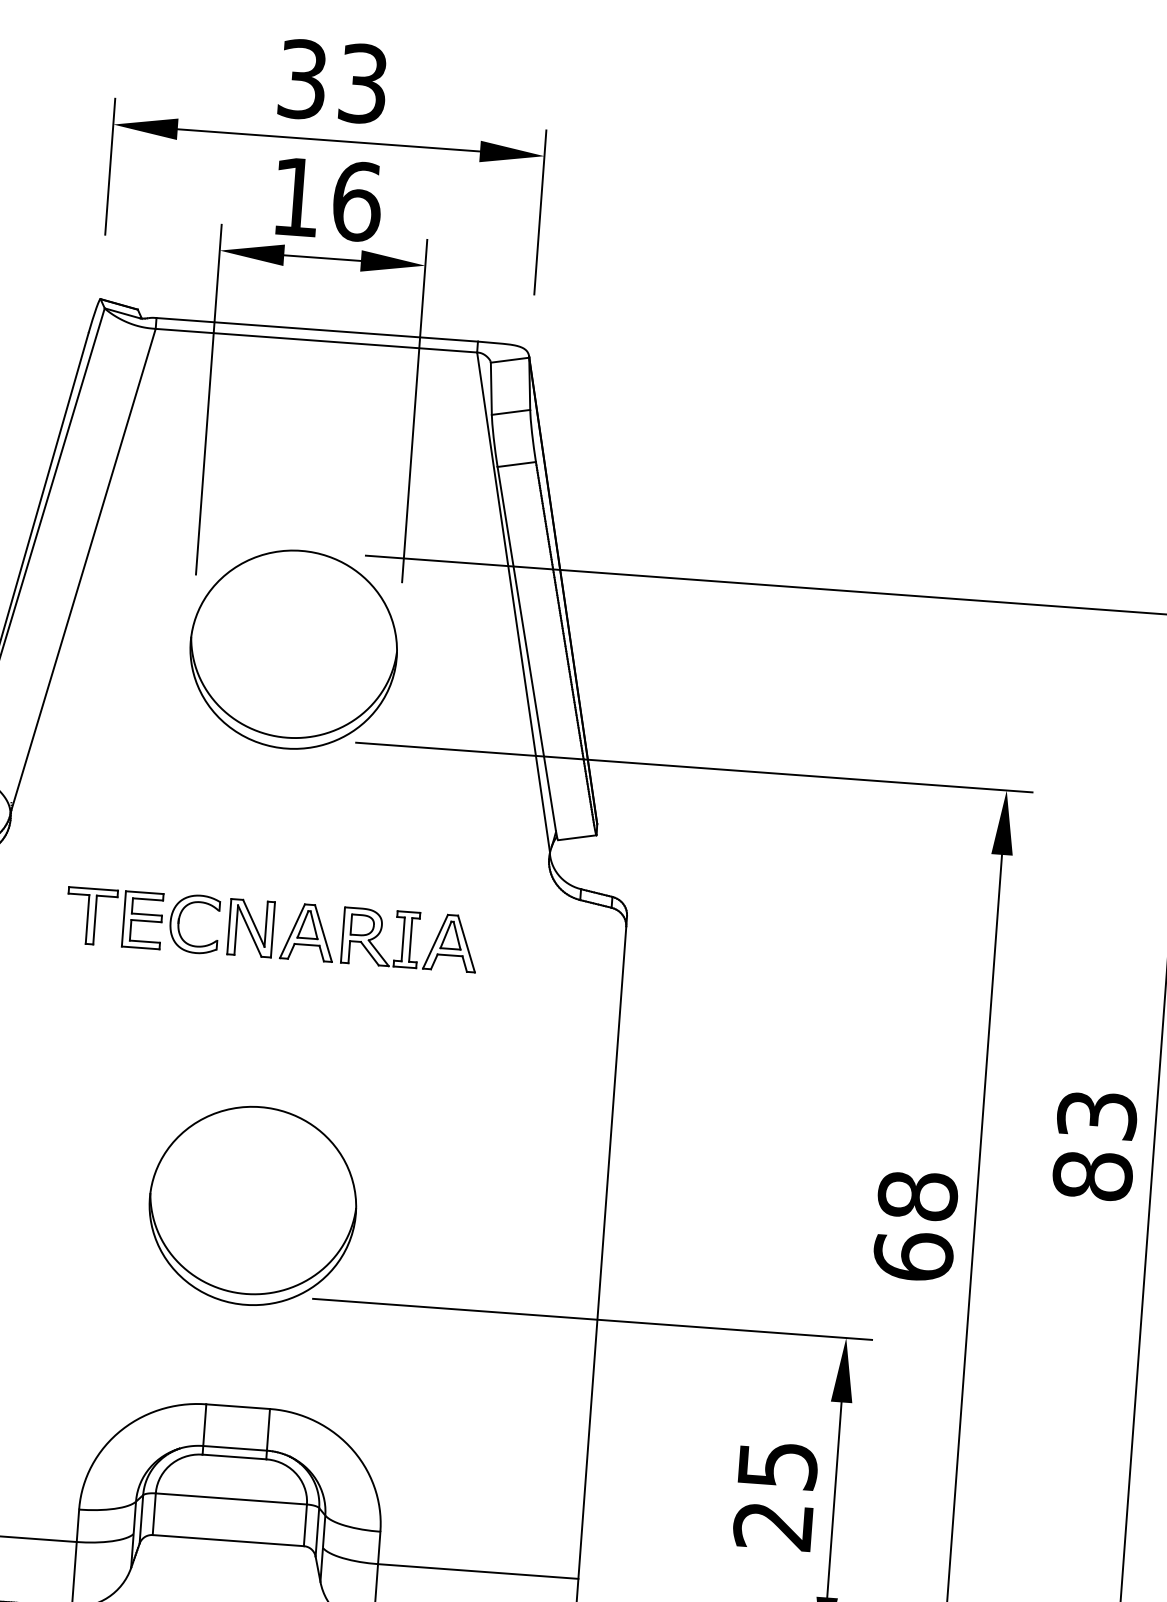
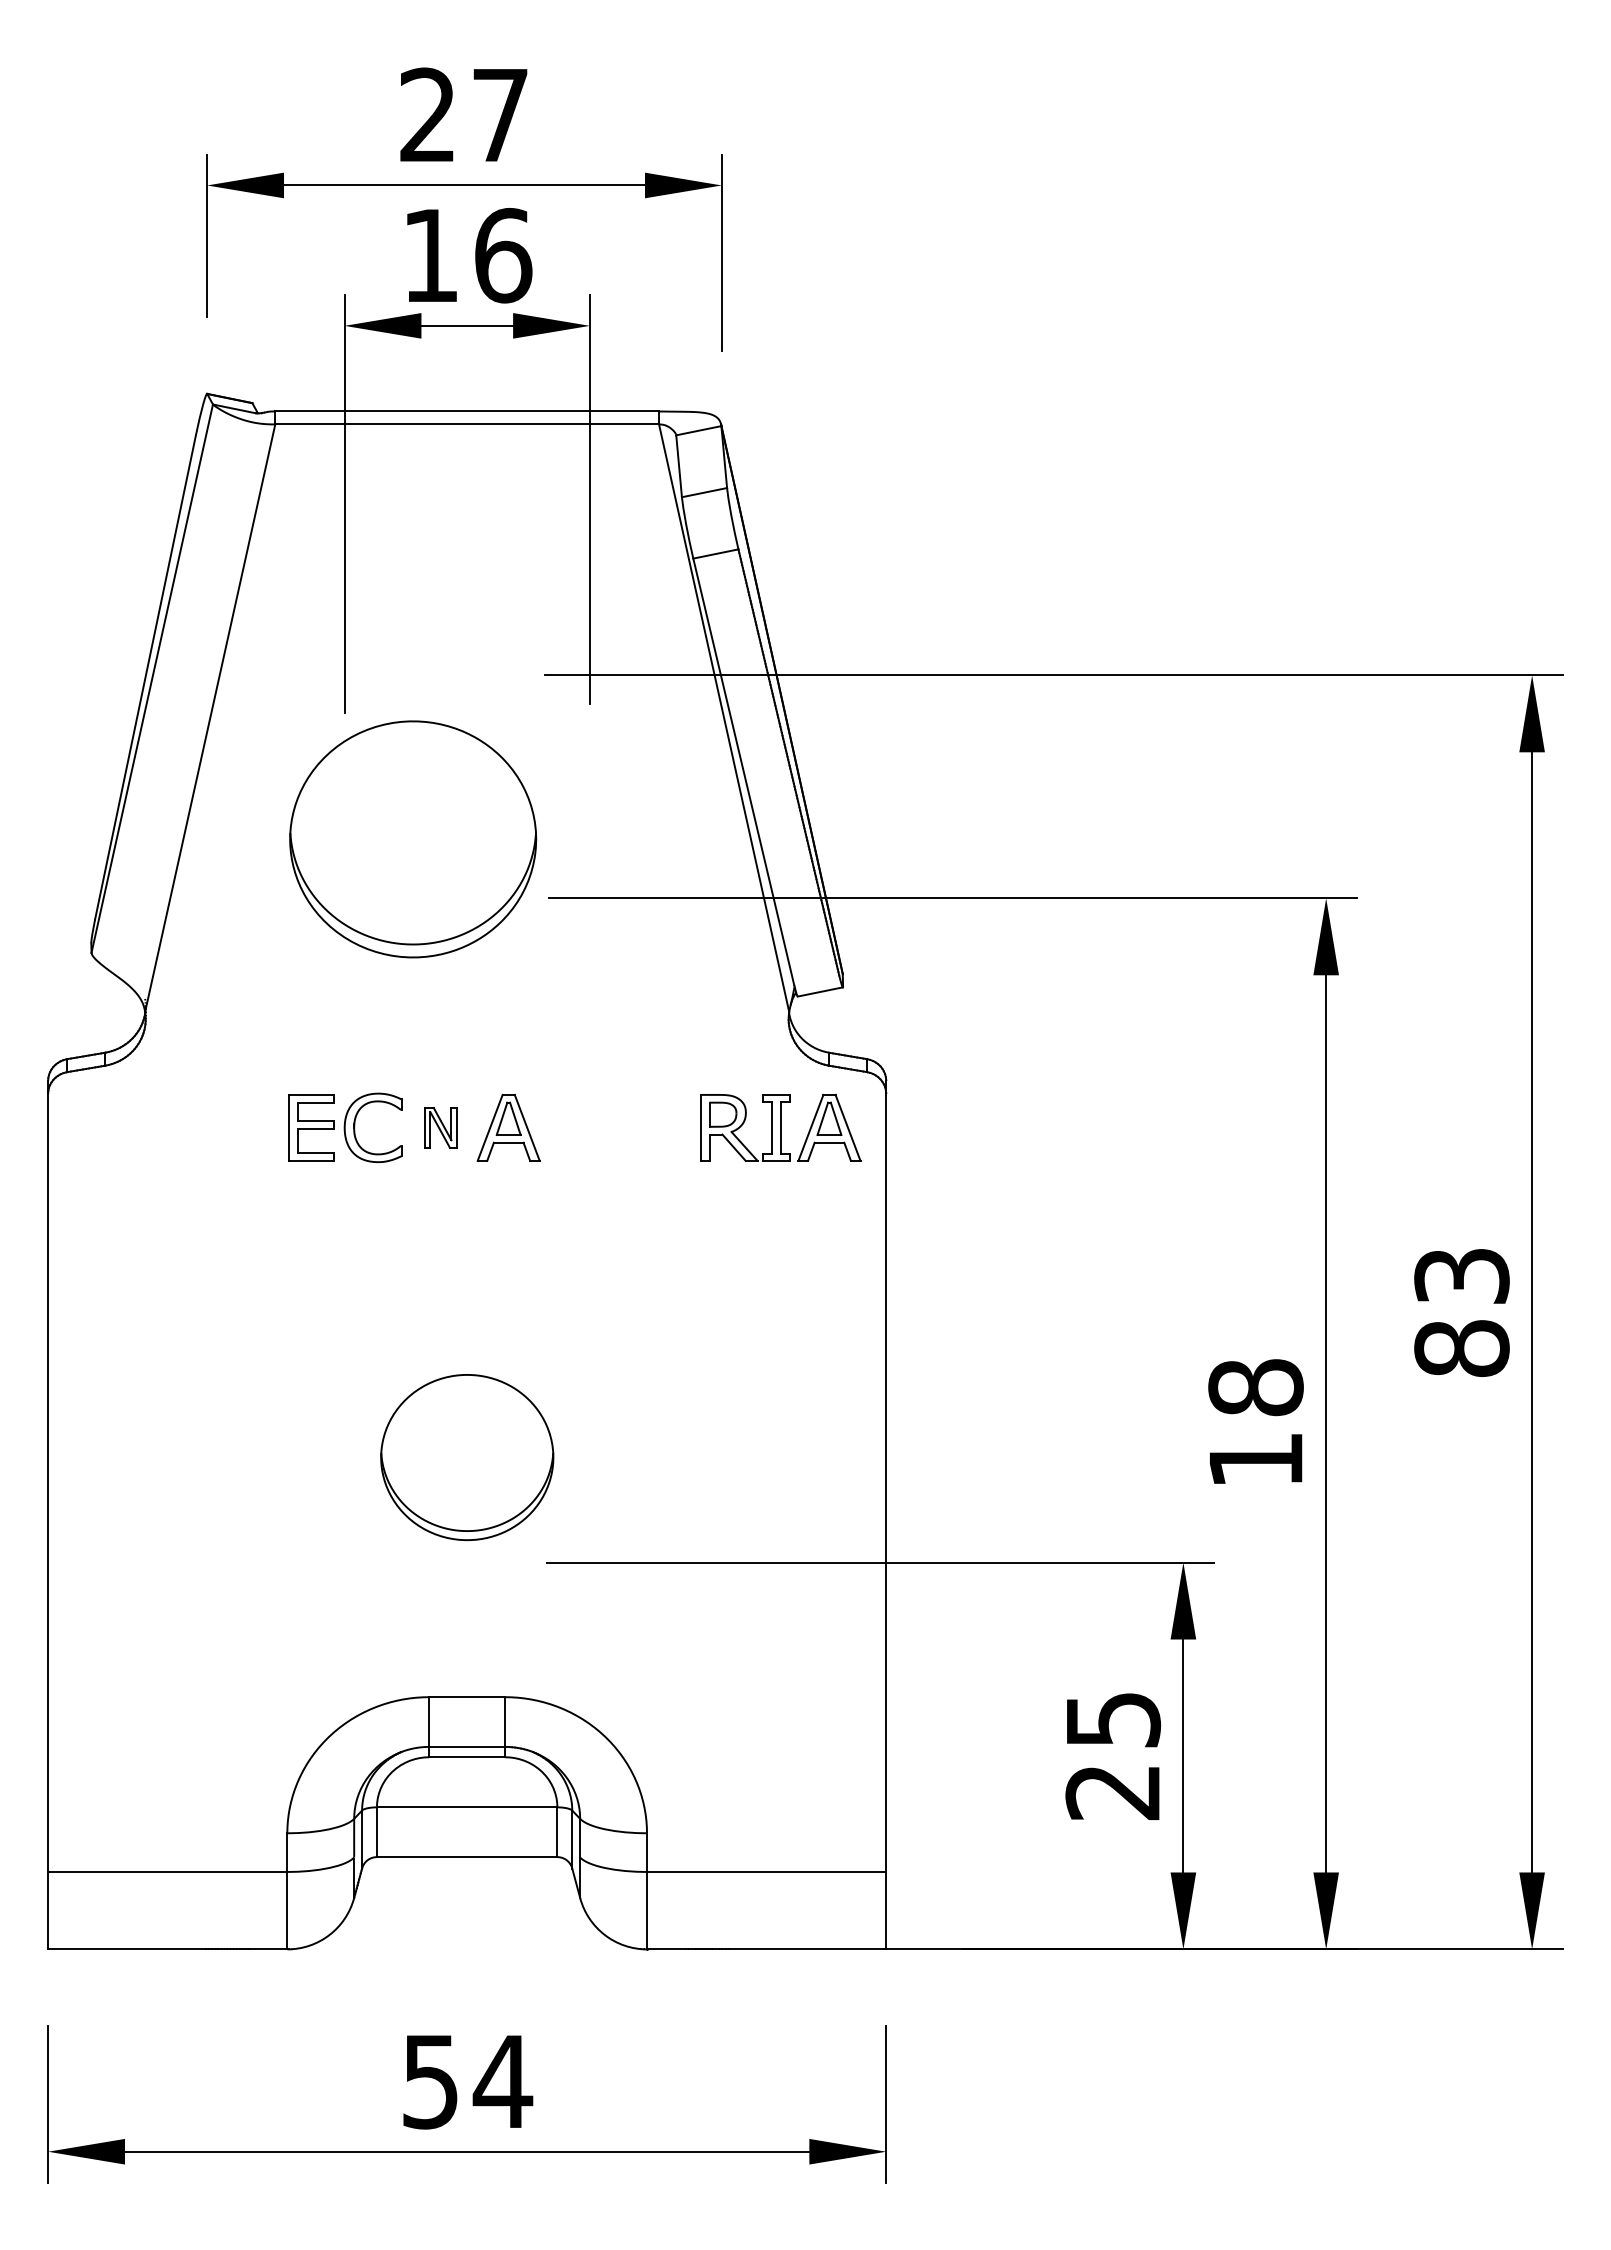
text: (332, 81) -> (463, 115), 33 -> 27
part: (294, 649) -> (413, 839), moved
part: (91, 916) -> (250, 1127), removed
part: (250, 927) -> (440, 1127), size x0.6
part: (409, 939) -> (780, 1127), moved
part: (253, 1205) -> (467, 1457), size x0.7
text: (913, 1256) -> (1255, 1459), 68 -> 18

